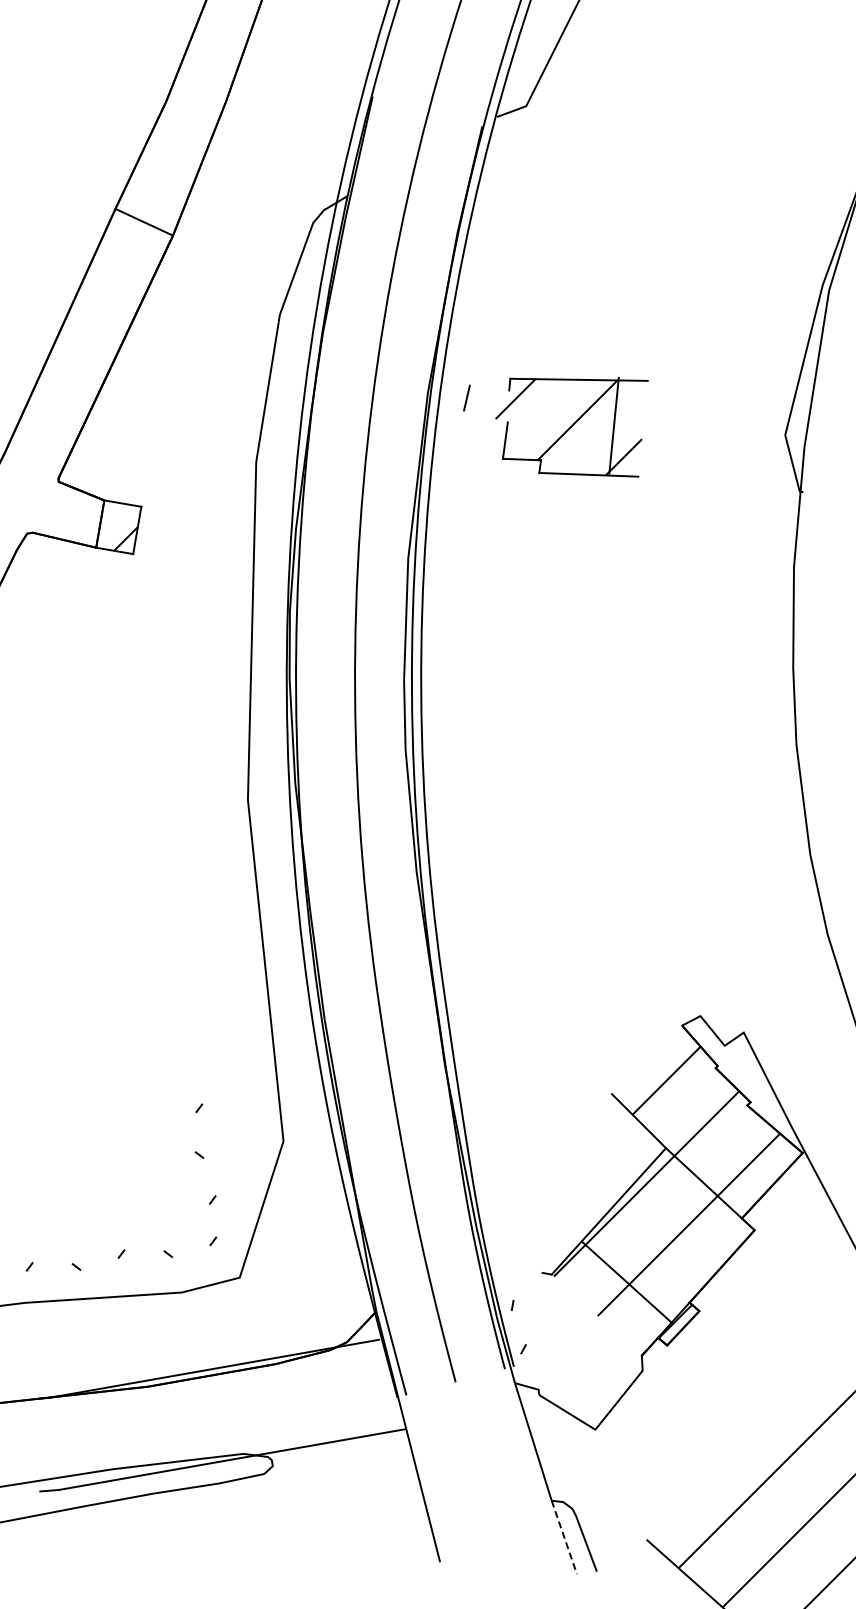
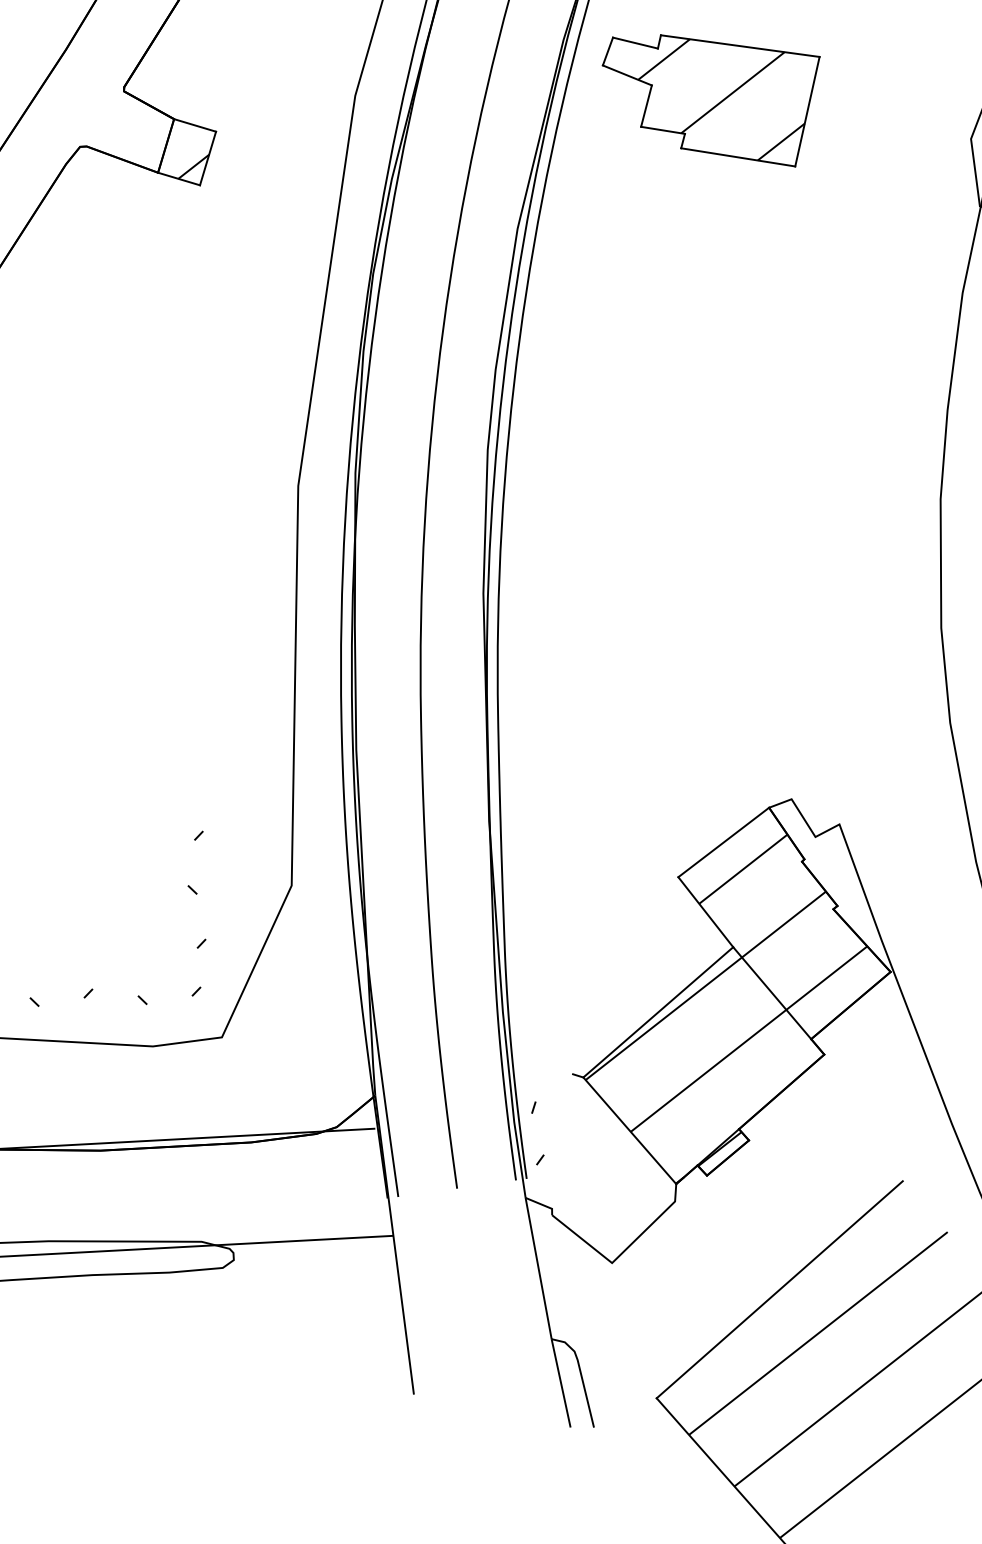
line: (489, 387) -> (635, 42), added
line: (485, 416) -> (626, 75), added
line: (613, 425) -> (806, 111), moved
line: (647, 1059) -> (724, 842), added
line: (626, 1281) -> (629, 1129), moved
line: (740, 1435) -> (779, 1290), added
line: (564, 1537) -> (561, 1383), dashed -> solid

